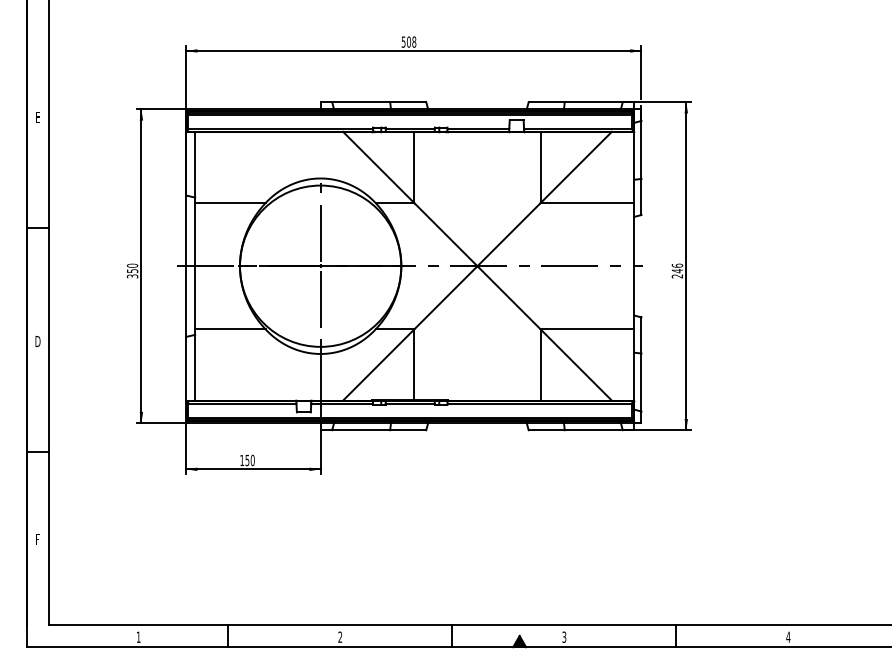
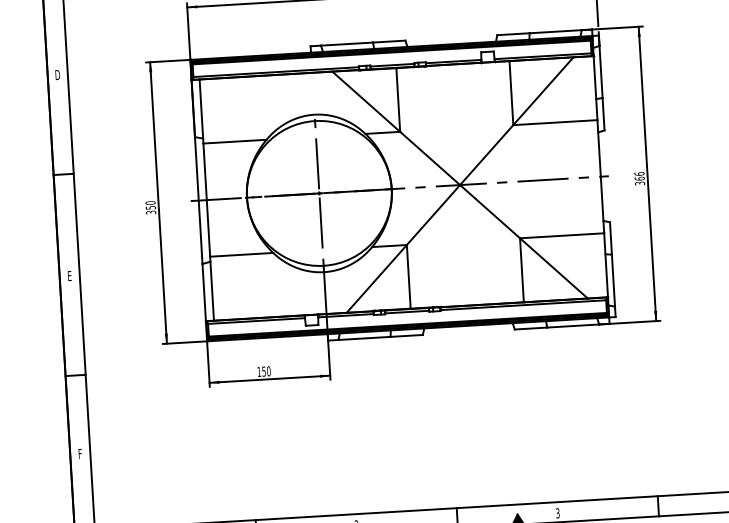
text: (37, 116) -> (57, 74), E -> D
text: (677, 273) -> (639, 180), 246 -> 366
text: (37, 341) -> (69, 276), D -> E

